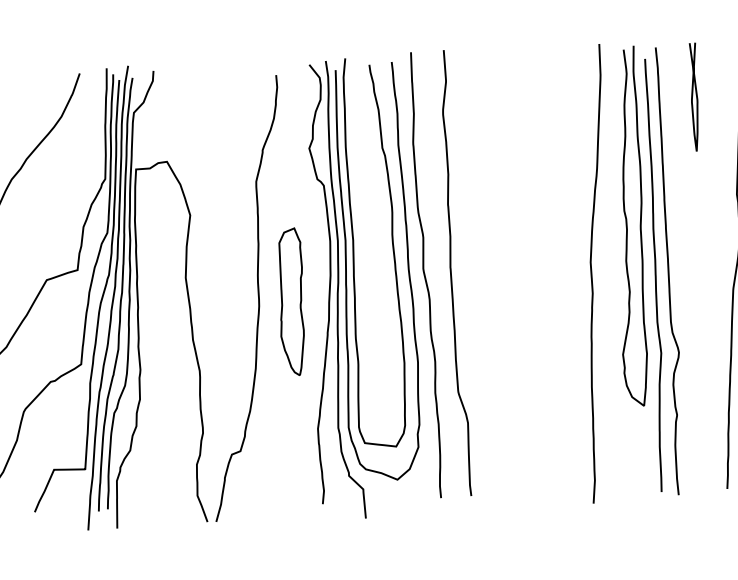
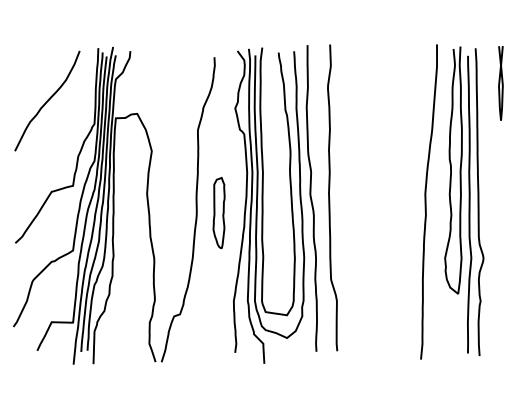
part: (290, 300) -> (218, 212), size x0.7

